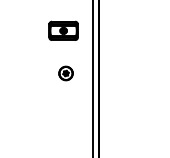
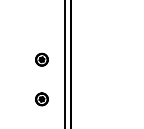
part: (63, 30) -> (39, 21), removed
part: (65, 118) -> (41, 99), added

